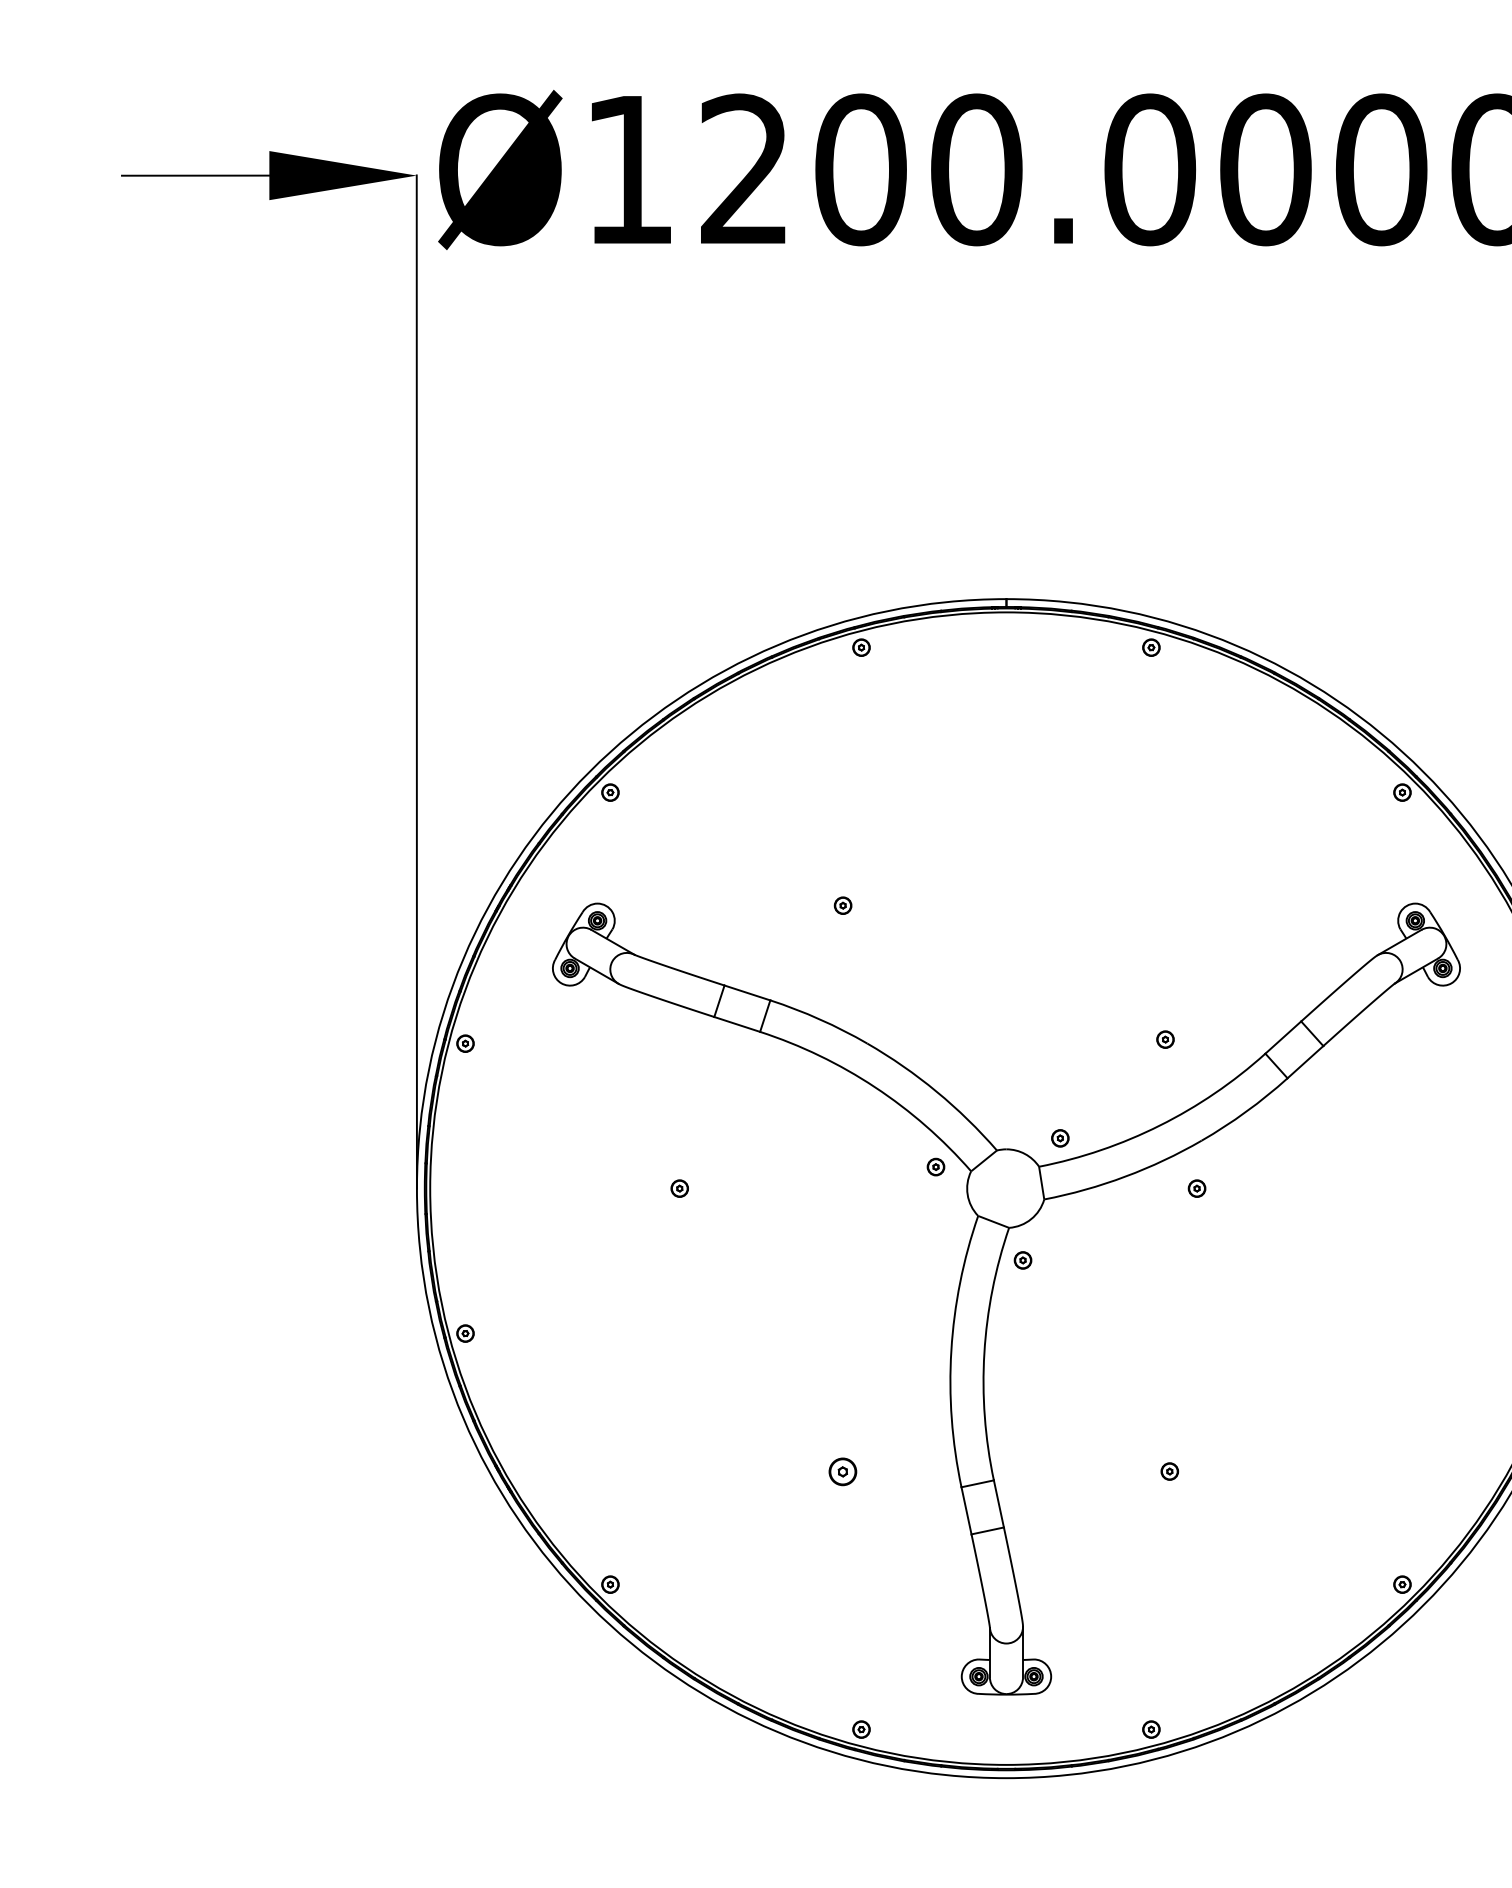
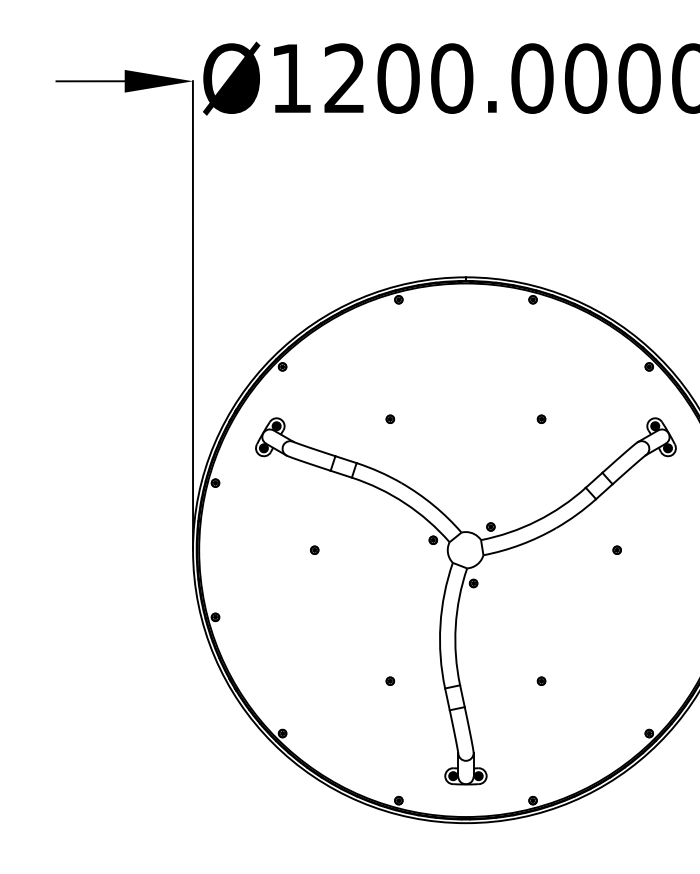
part: (1165, 1037) -> (541, 418), moved
part: (1195, 1187) -> (616, 549), moved
part: (843, 1469) -> (390, 680), size x0.62

